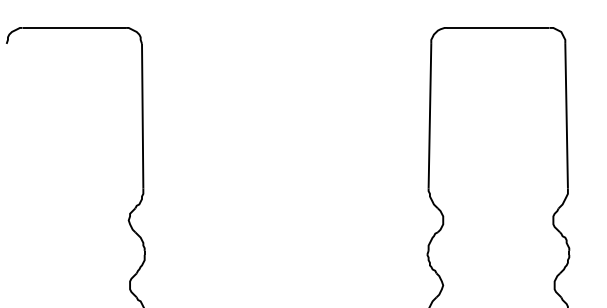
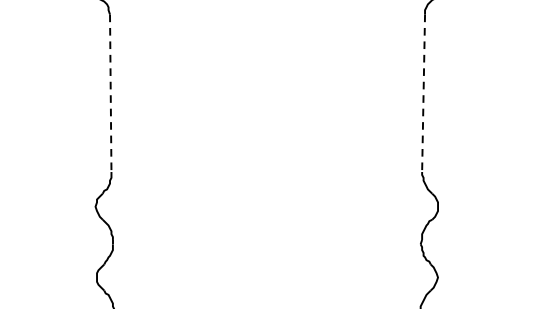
line: (142, 116) -> (110, 93), solid -> dashed
line: (429, 116) -> (423, 93), solid -> dashed

